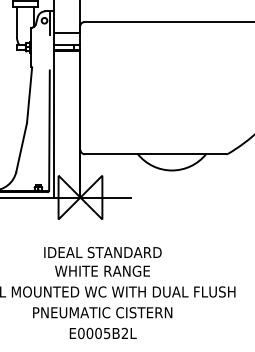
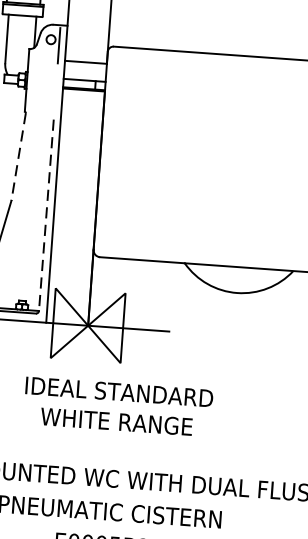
line: (29, 95) -> (18, 157), solid -> dashed
line: (49, 131) -> (46, 216), solid -> dashed
text: (102, 261) -> (117, 406), moved

